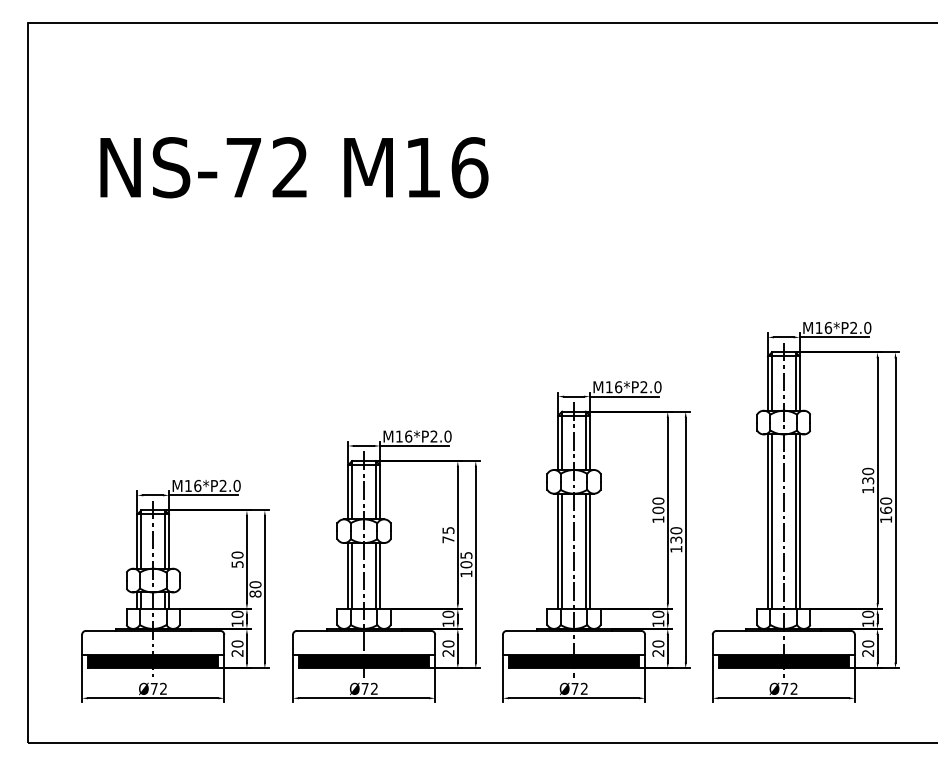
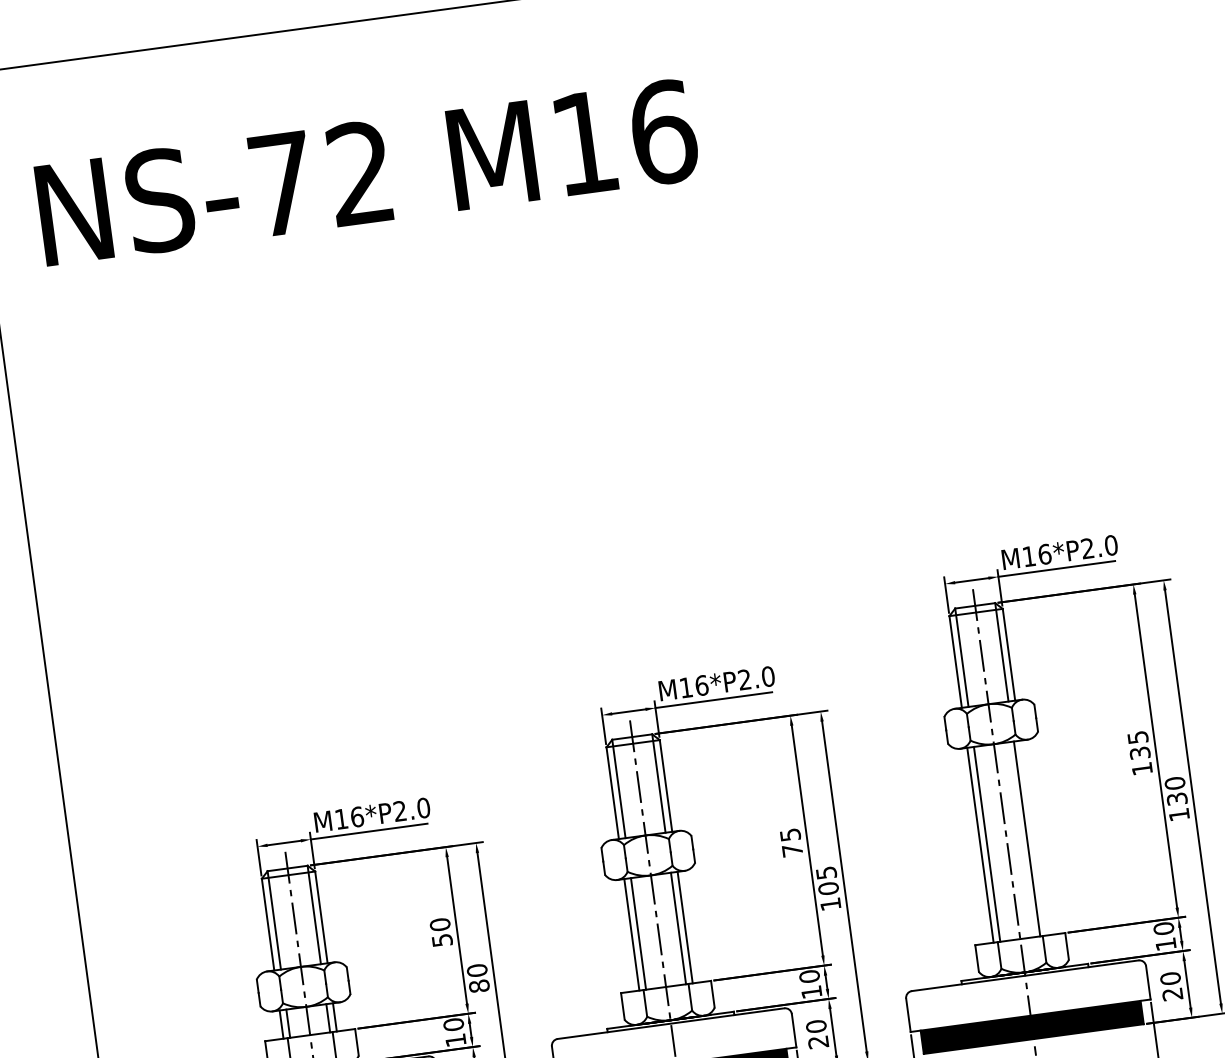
text: (294, 167) -> (367, 172), moved
text: (658, 505) -> (1139, 744), 100 -> 135
line: (589, 551) -> (1033, 838), removed

